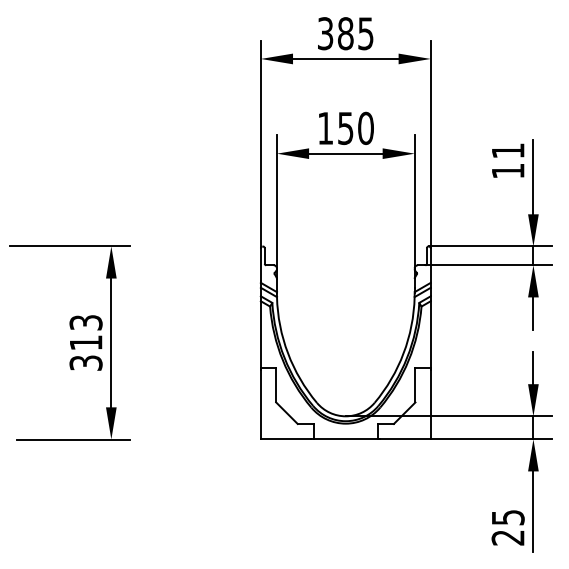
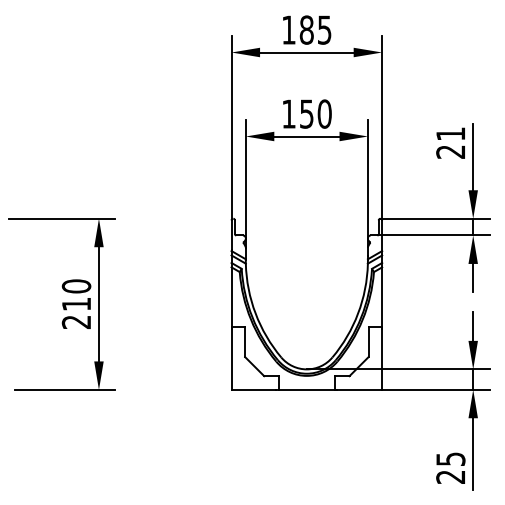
text: (325, 33) -> (288, 29), 385 -> 185
text: (507, 171) -> (450, 152), 11 -> 21
text: (85, 342) -> (76, 303), 313 -> 210

